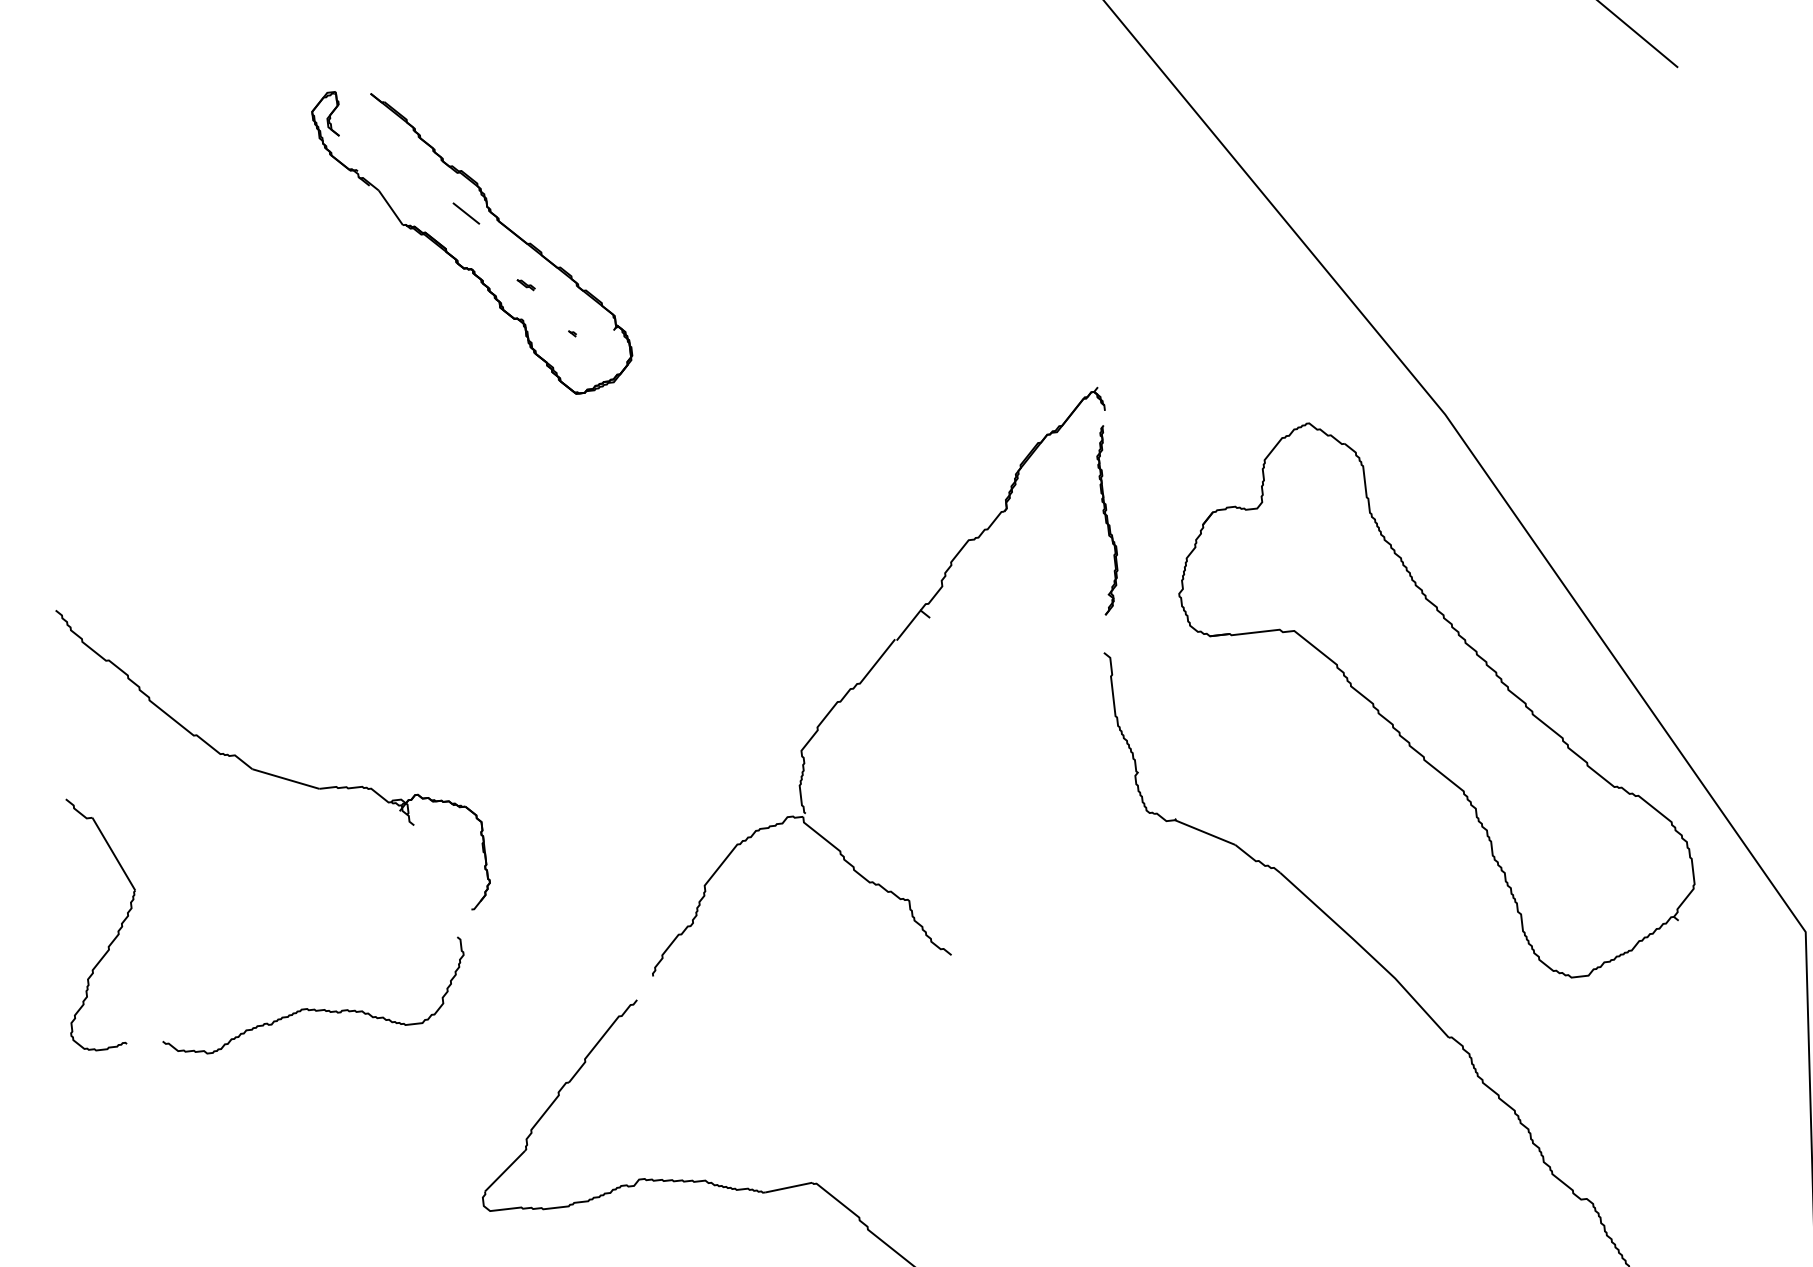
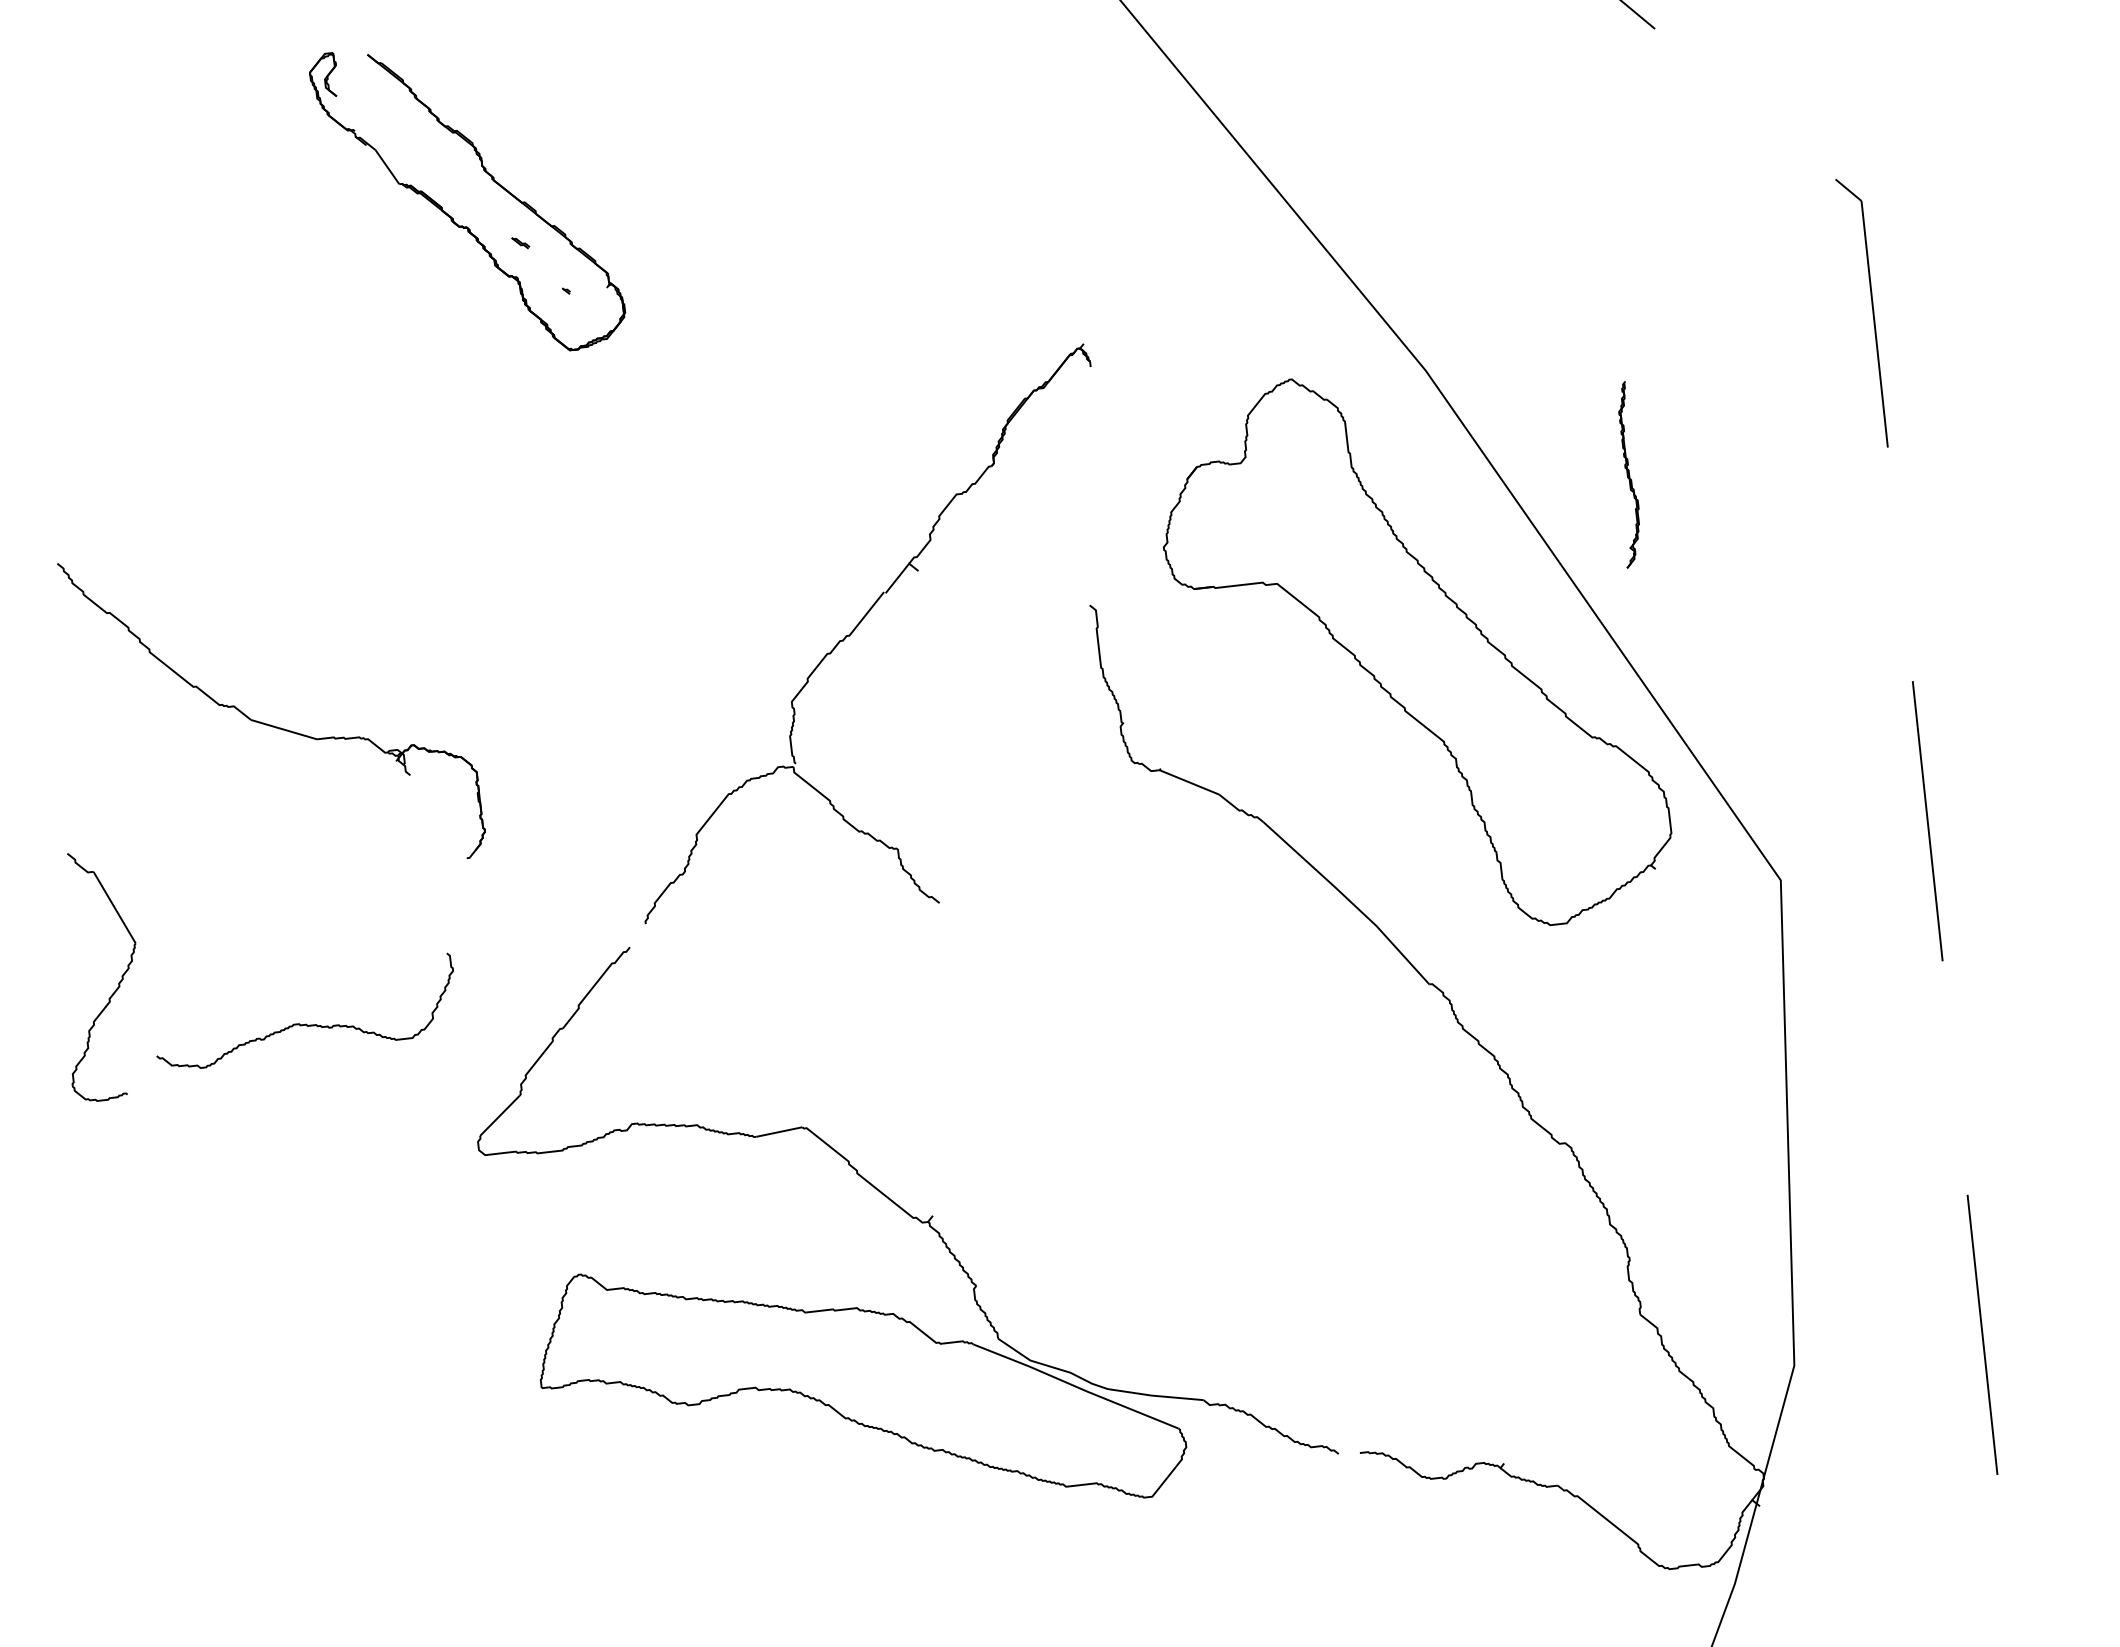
line: (466, 213) -> (461, 172), removed
part: (1106, 519) -> (1628, 474), moved
part: (117, 930) -> (118, 982), moved
curve: (313, 1008) -> (305, 1023), moved

